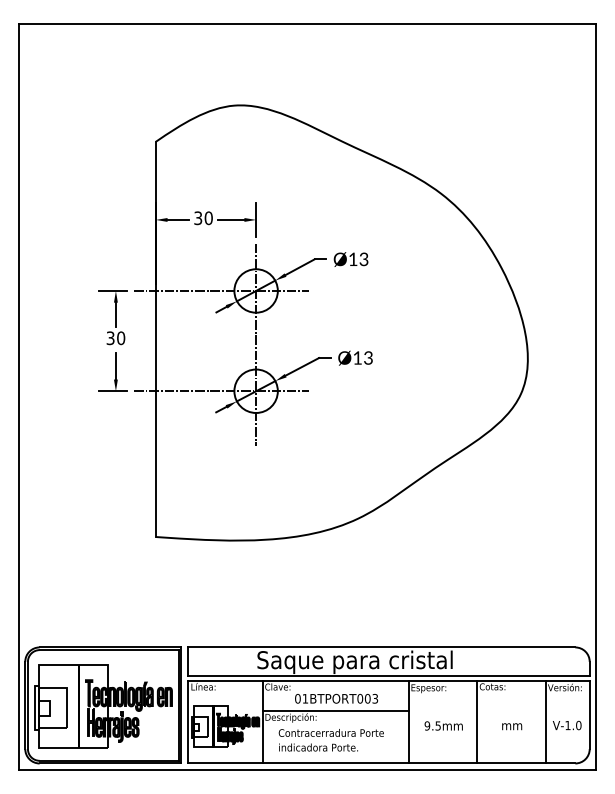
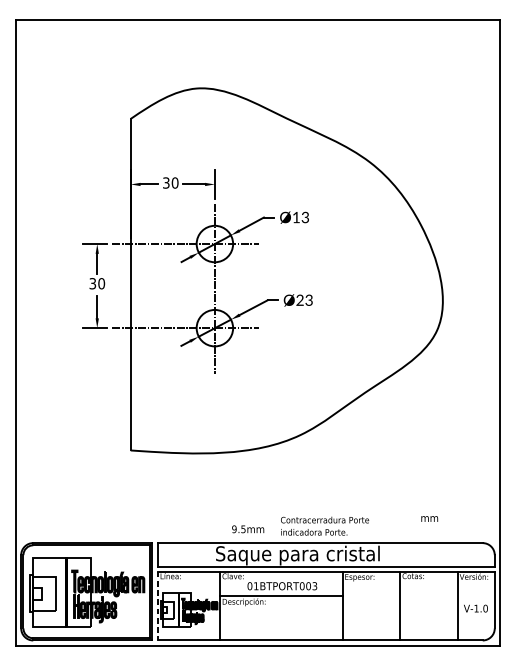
text: (357, 357) -> (299, 299), Ø13 -> Ø23
line: (187, 722) -> (157, 606), solid -> dashed
text: (443, 725) -> (247, 528), moved
text: (512, 726) -> (429, 518), moved
text: (330, 740) -> (324, 526), moved

